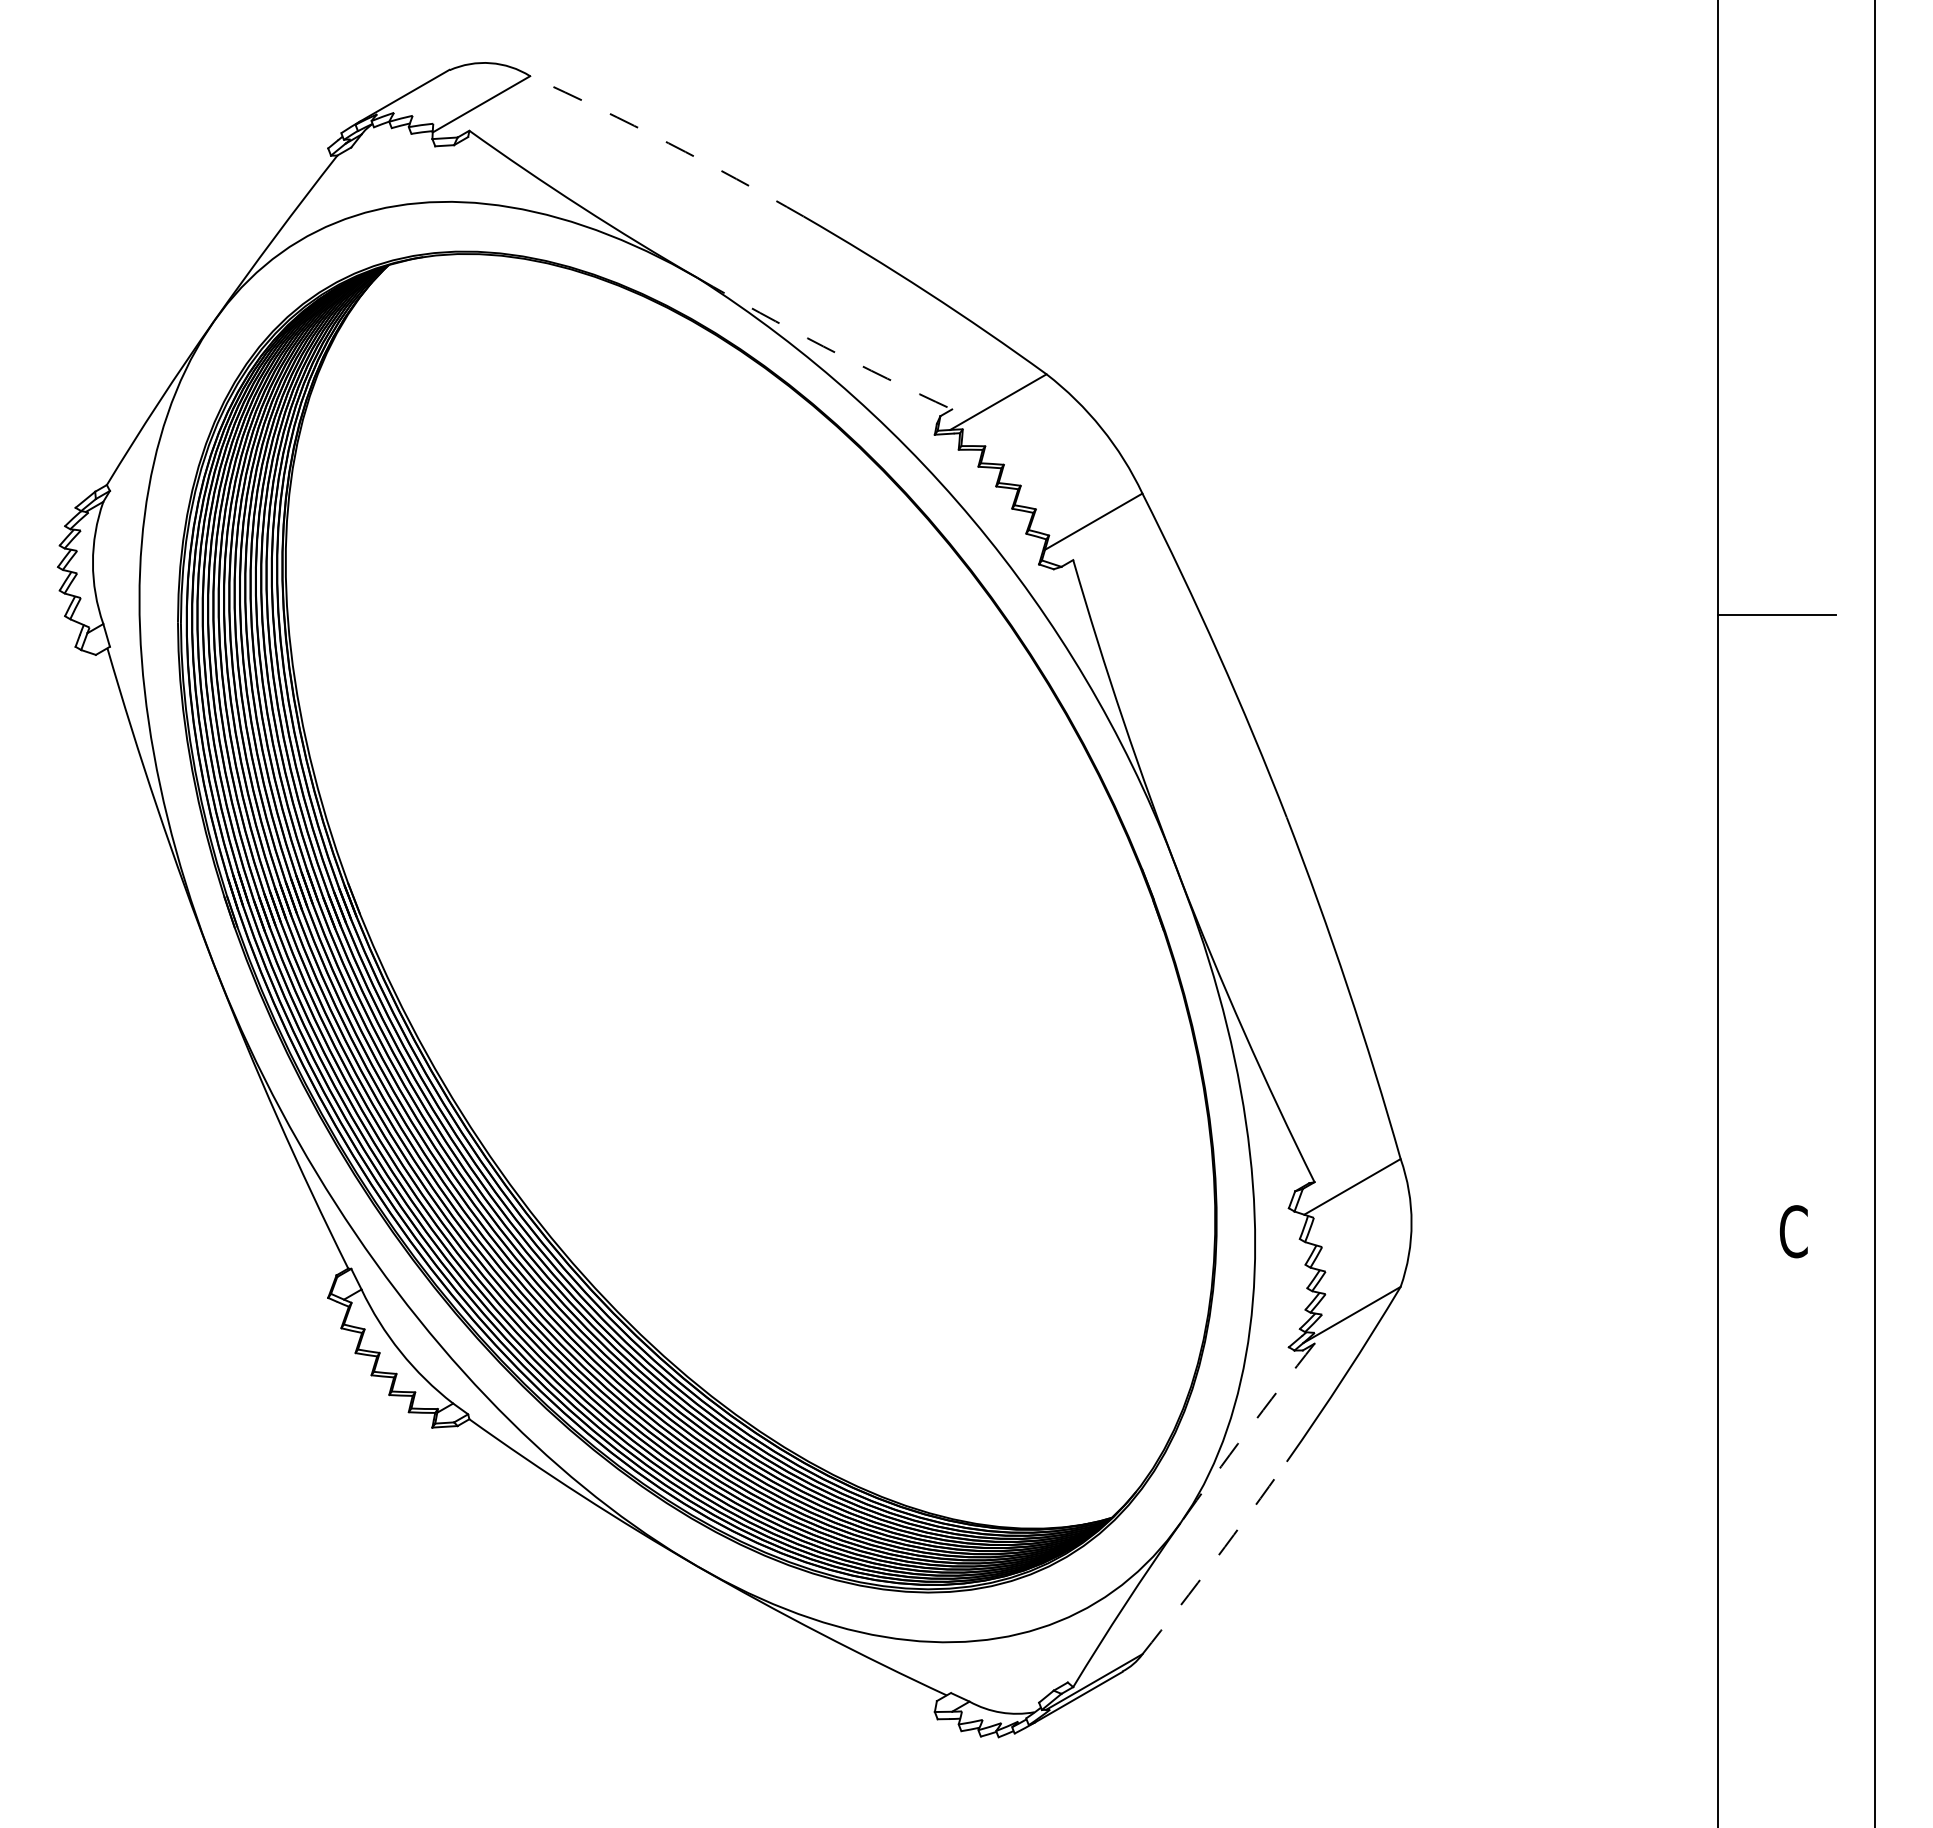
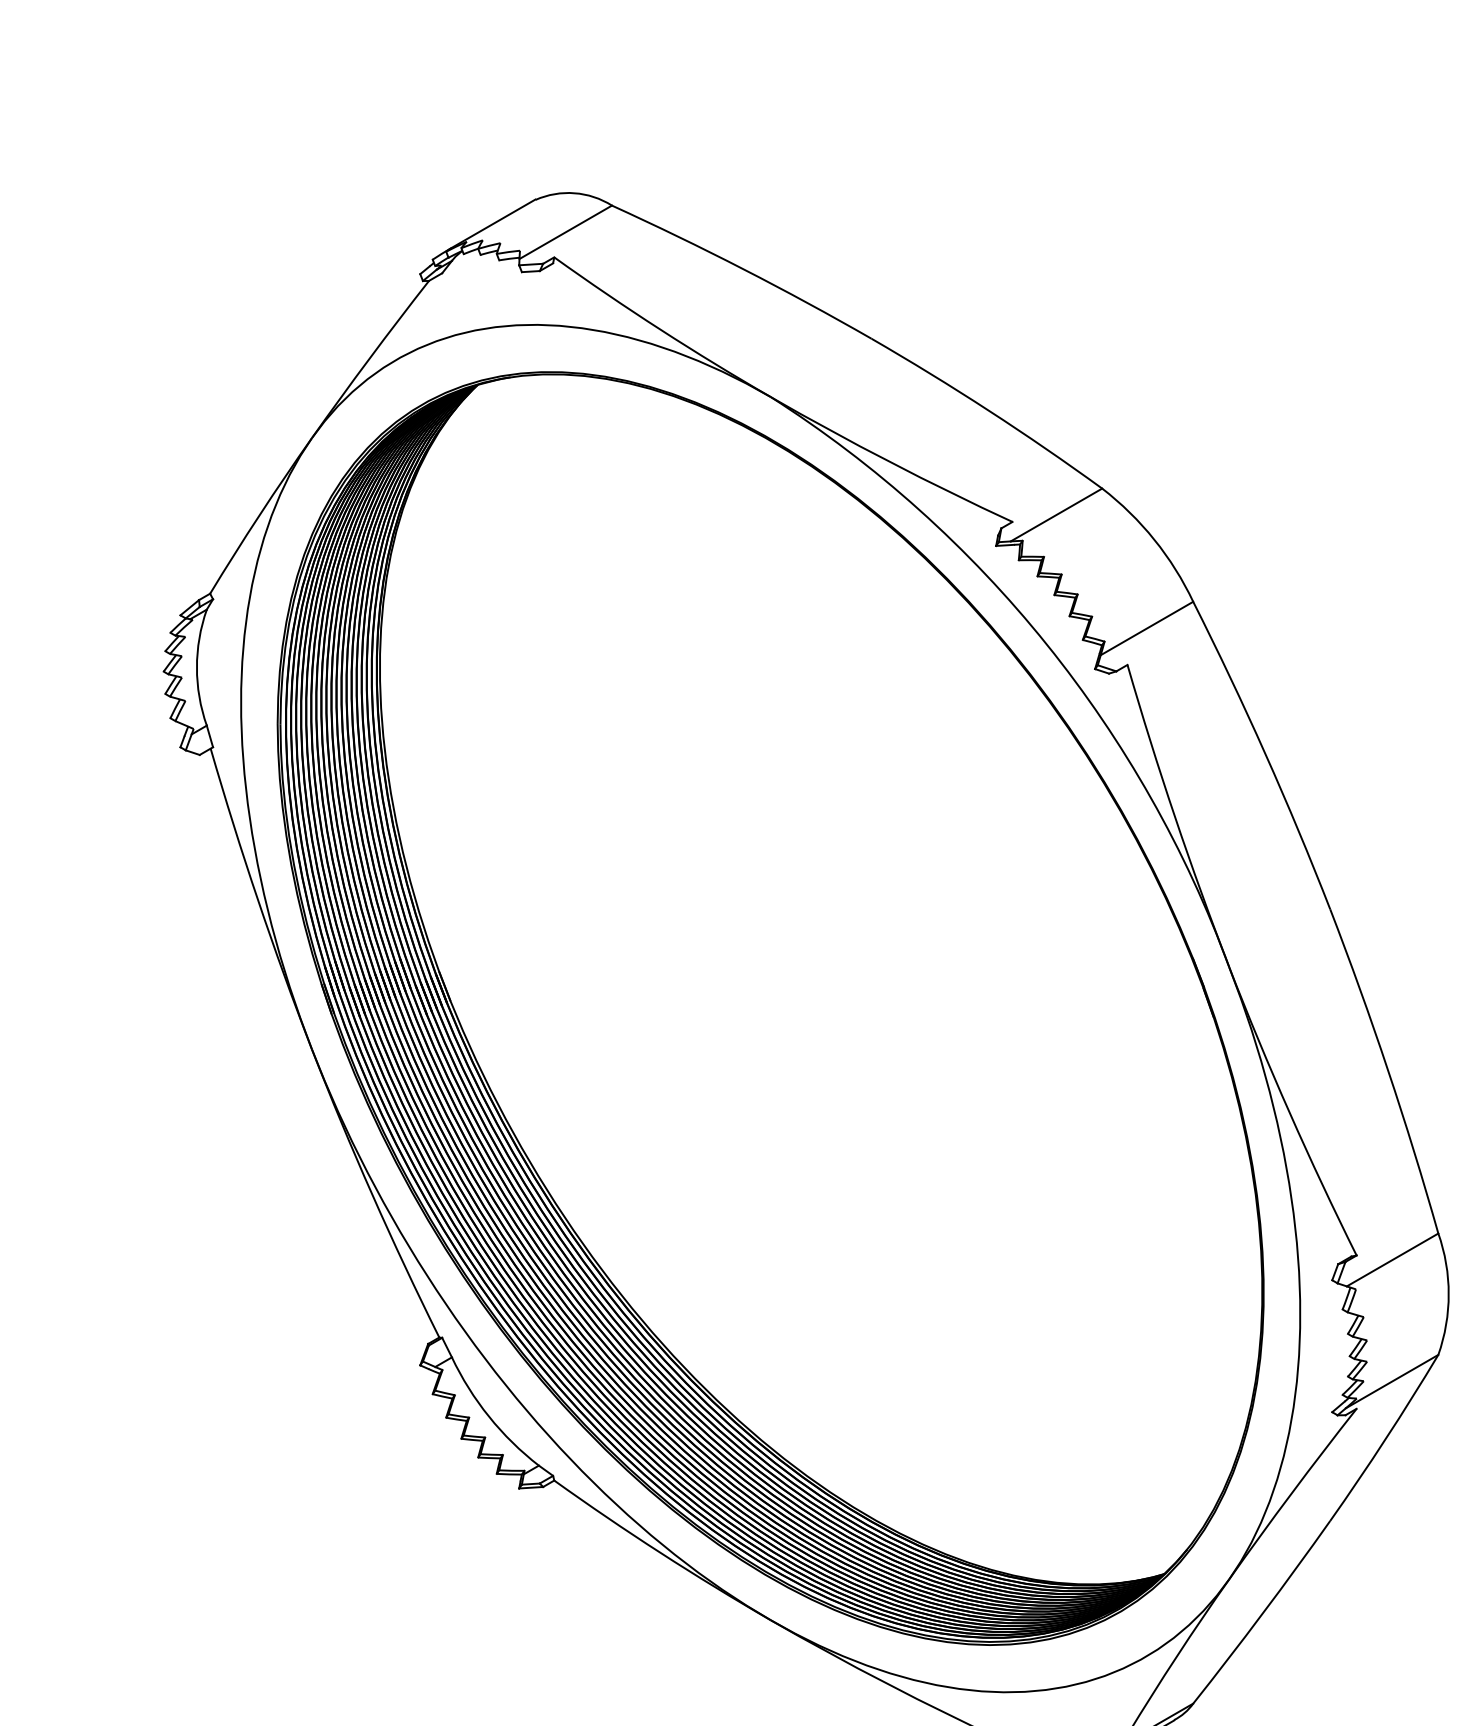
arc: (668, 143) -> (743, 269), dashed -> solid
arc: (823, 346) -> (890, 462), dashed -> solid
arc: (1246, 1432) -> (1291, 1493), dashed -> solid
arc: (1215, 1559) -> (1262, 1613), dashed -> solid

